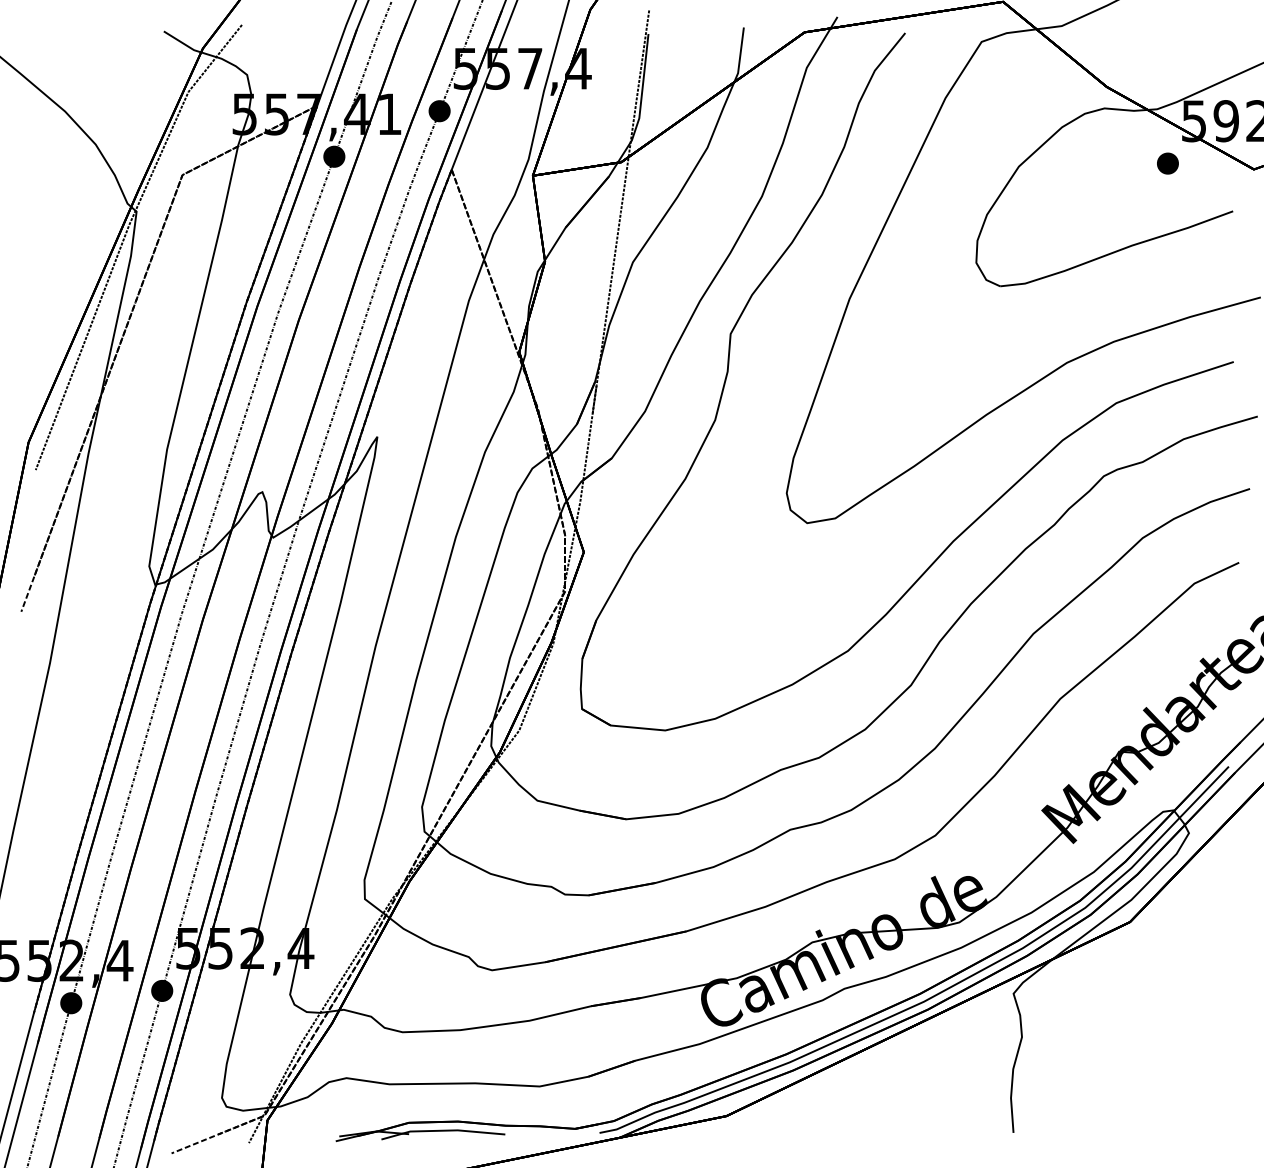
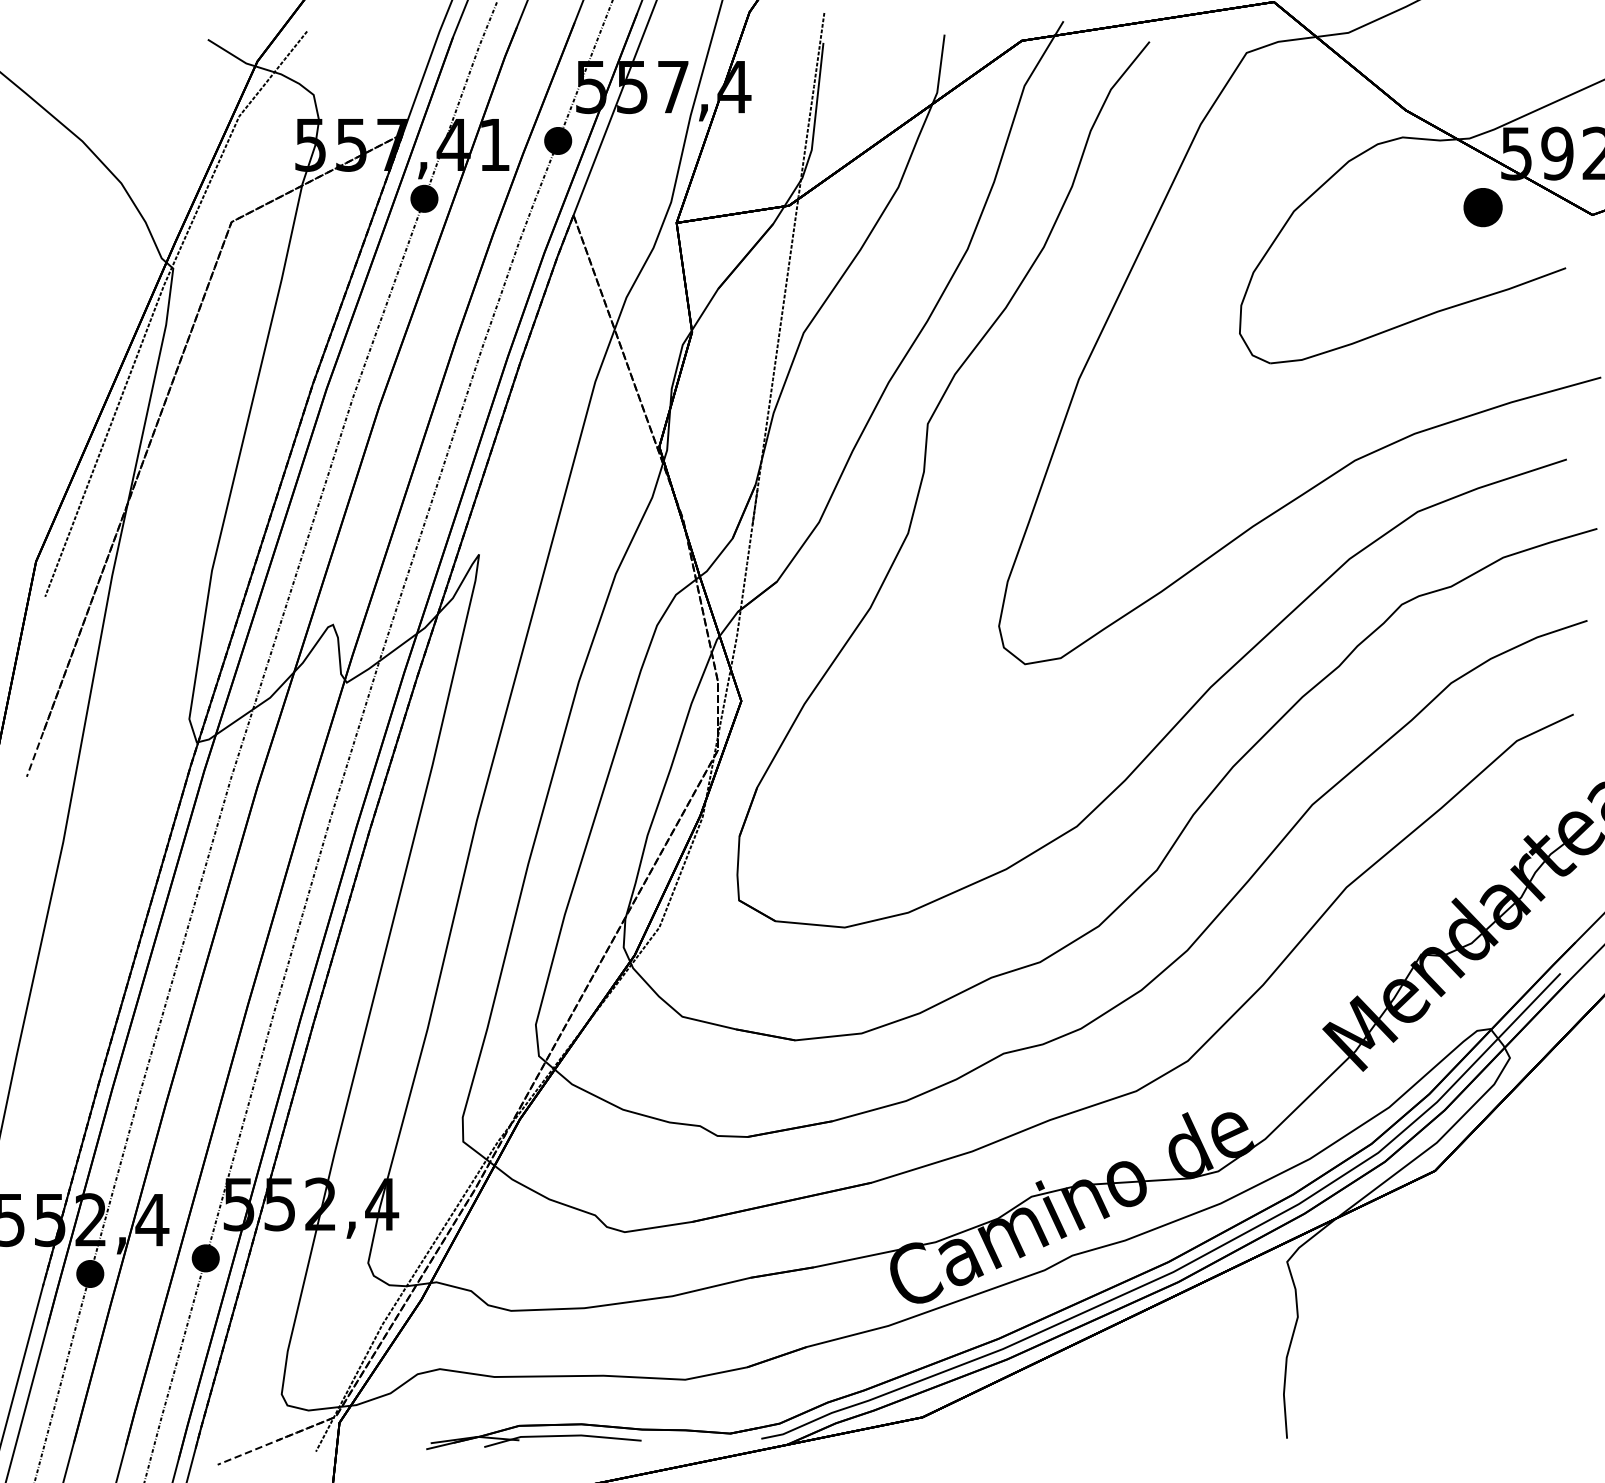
part: (1168, 163) -> (1483, 207), size x1.4

